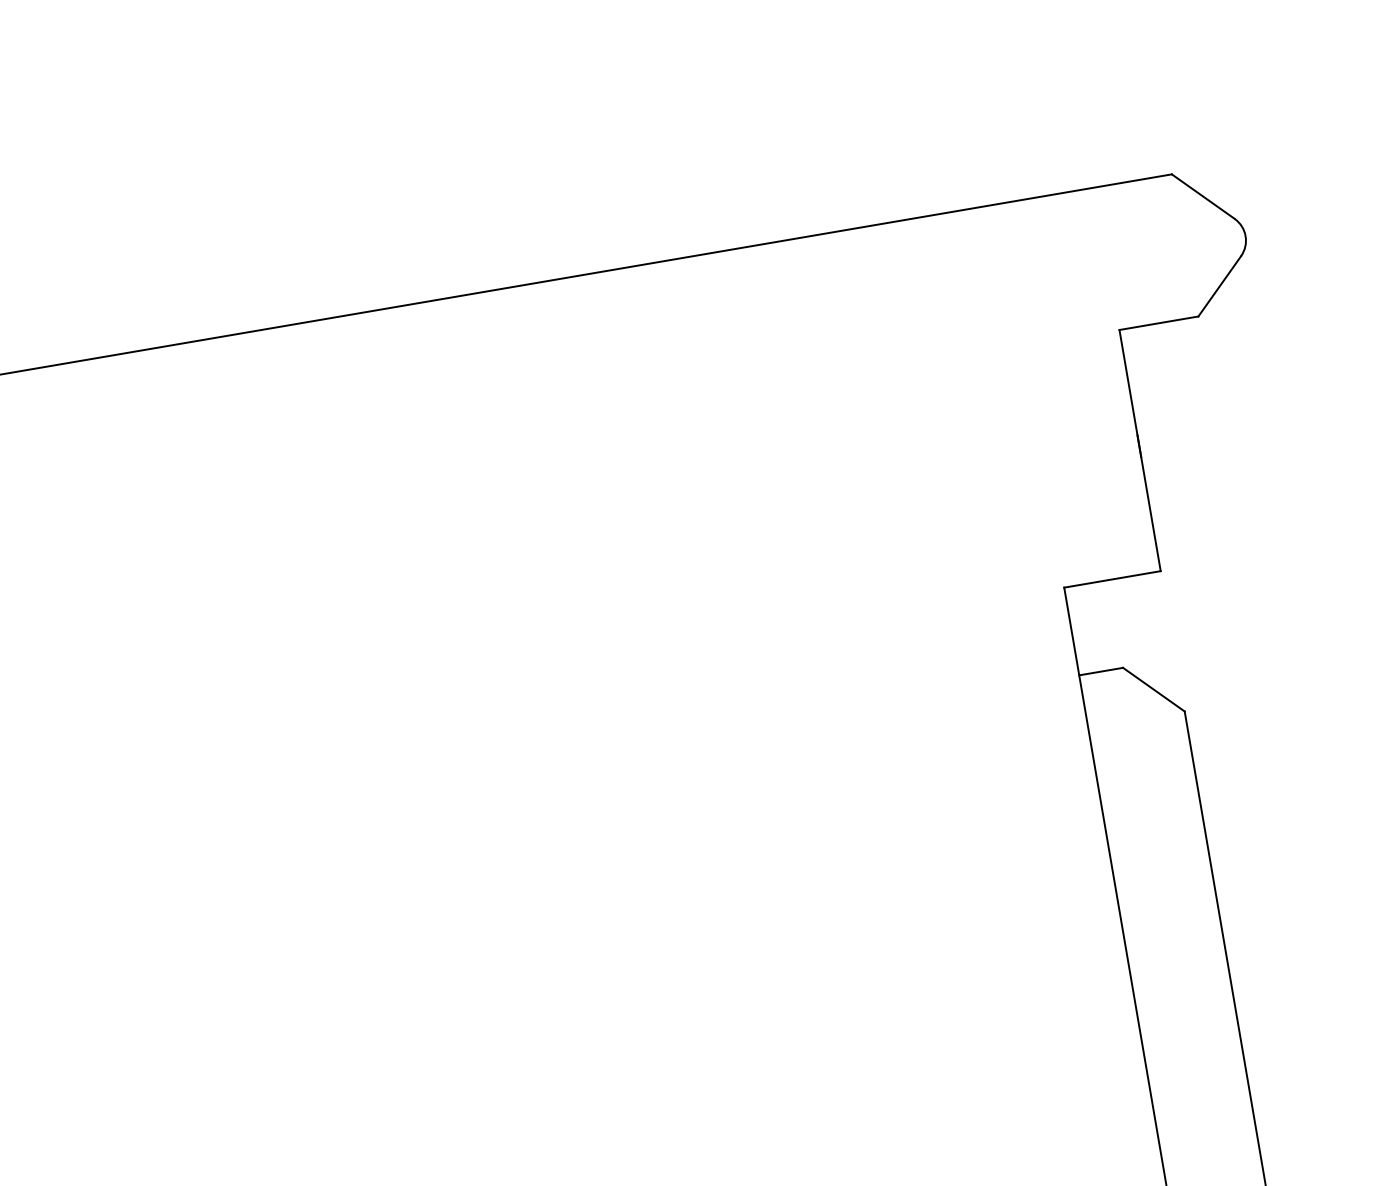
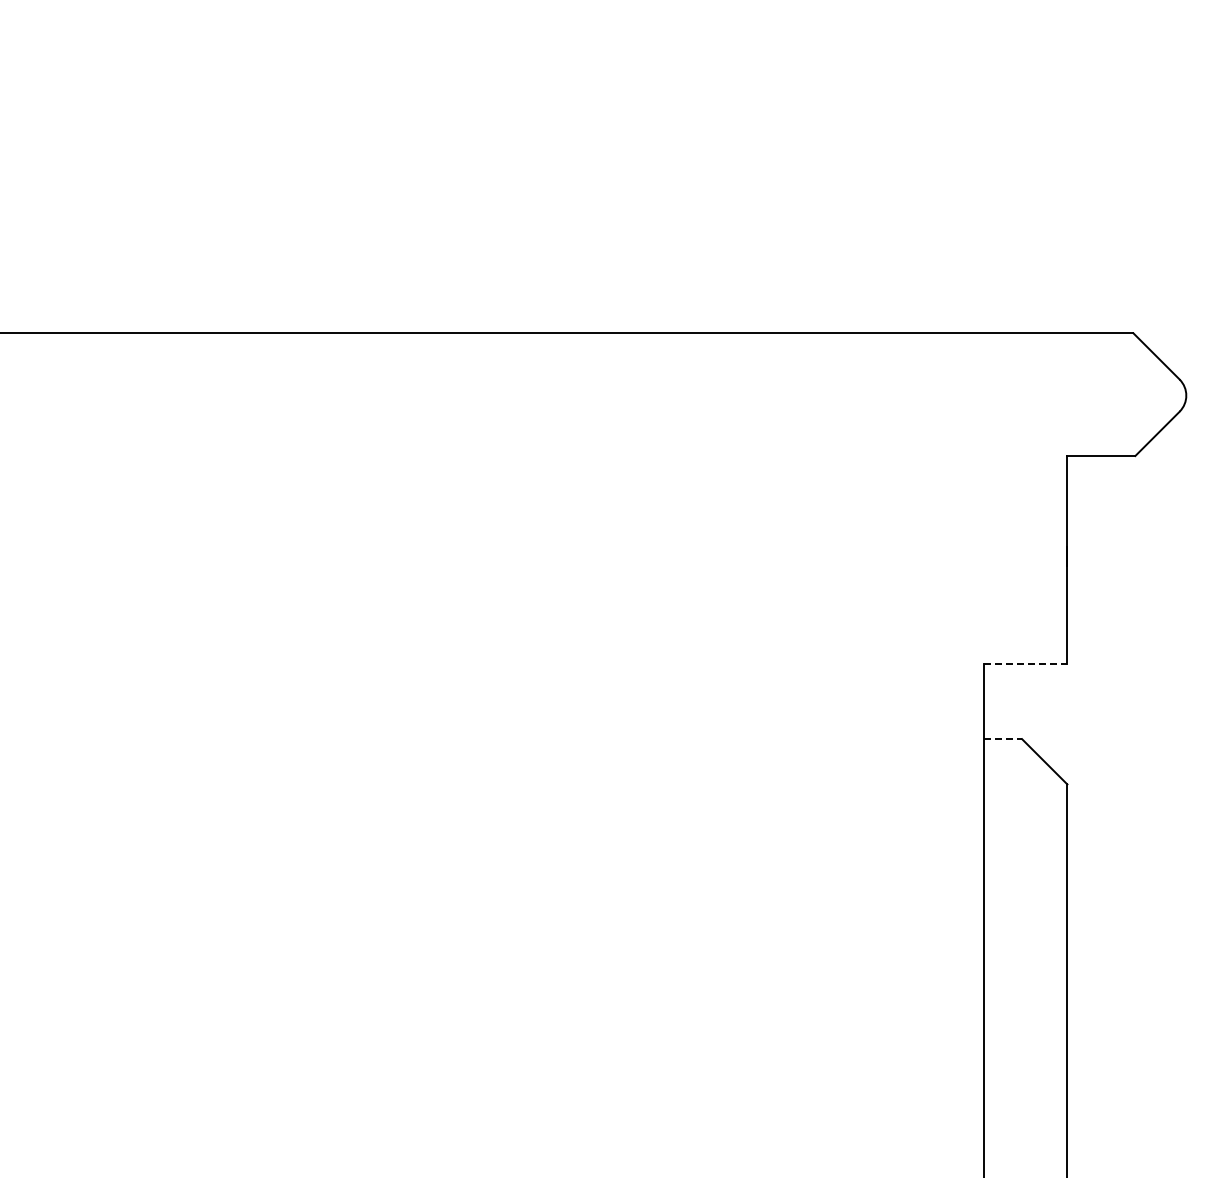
line: (1112, 579) -> (1025, 663), solid -> dashed
line: (1101, 671) -> (1003, 739), solid -> dashed

